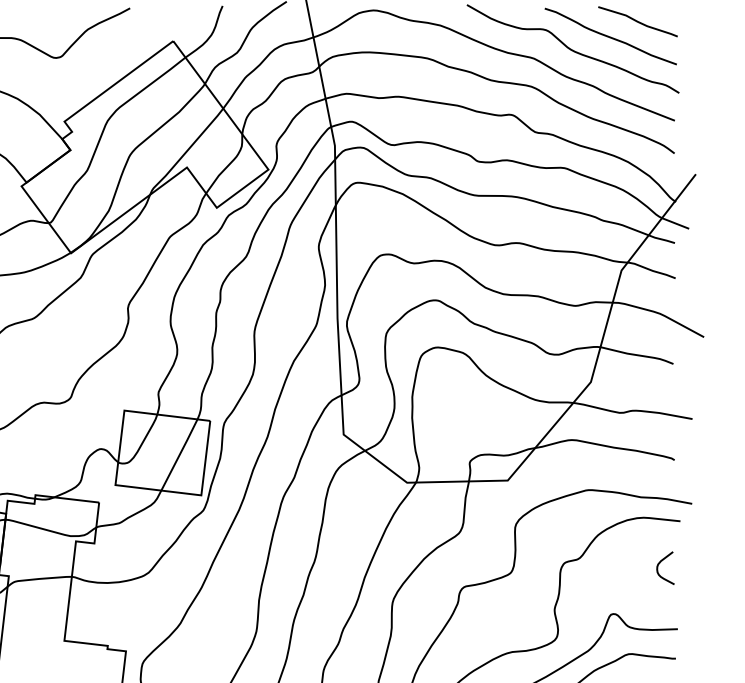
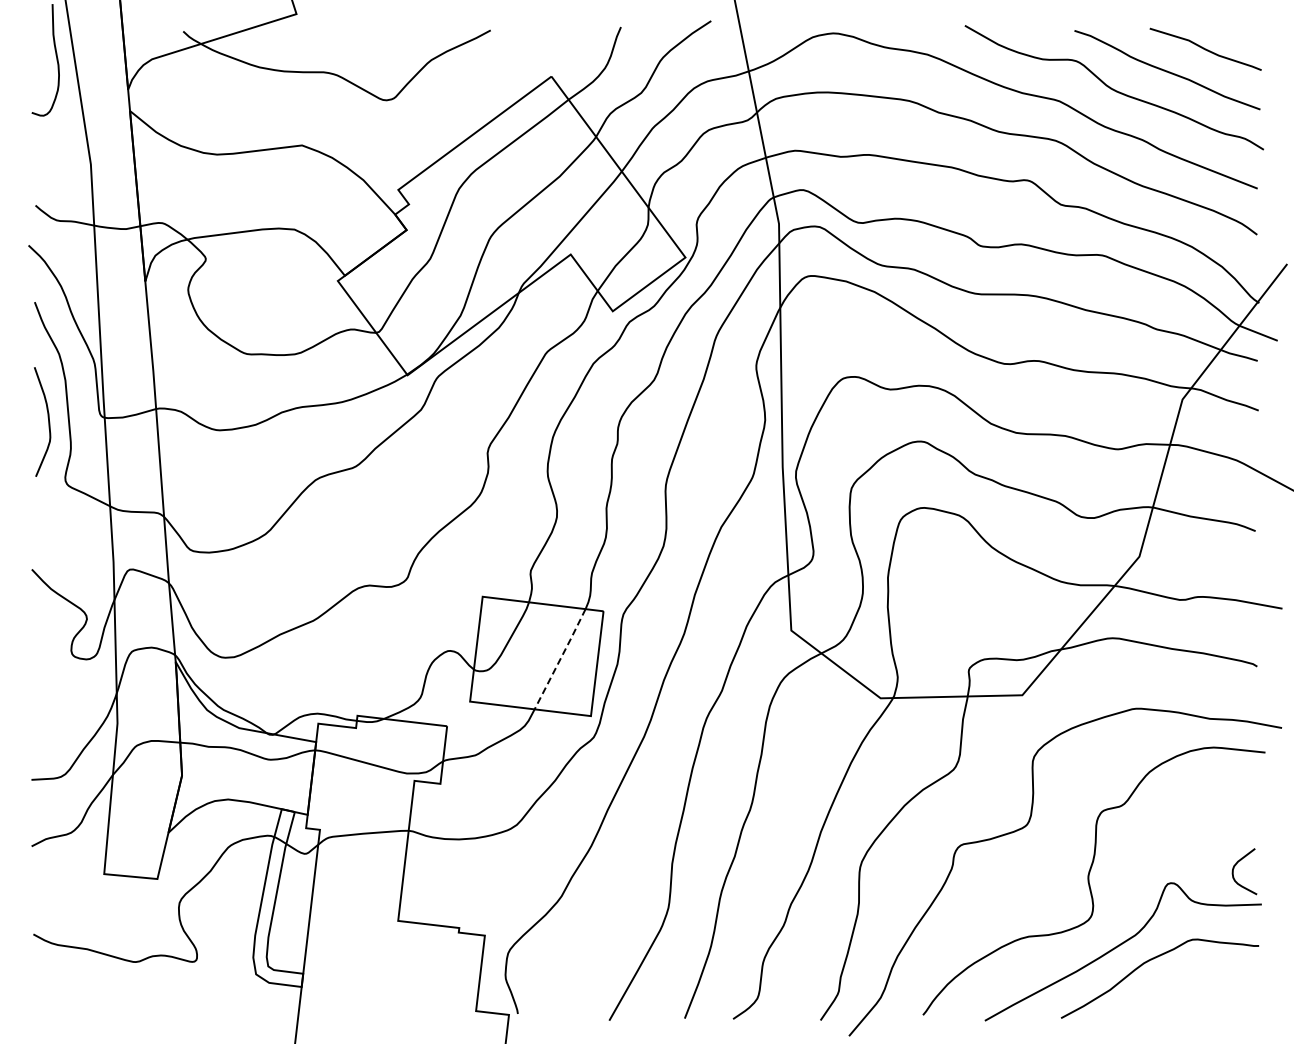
line: (179, 454) -> (560, 658), solid -> dashed
curve: (659, 563) -> (1236, 865), moved

